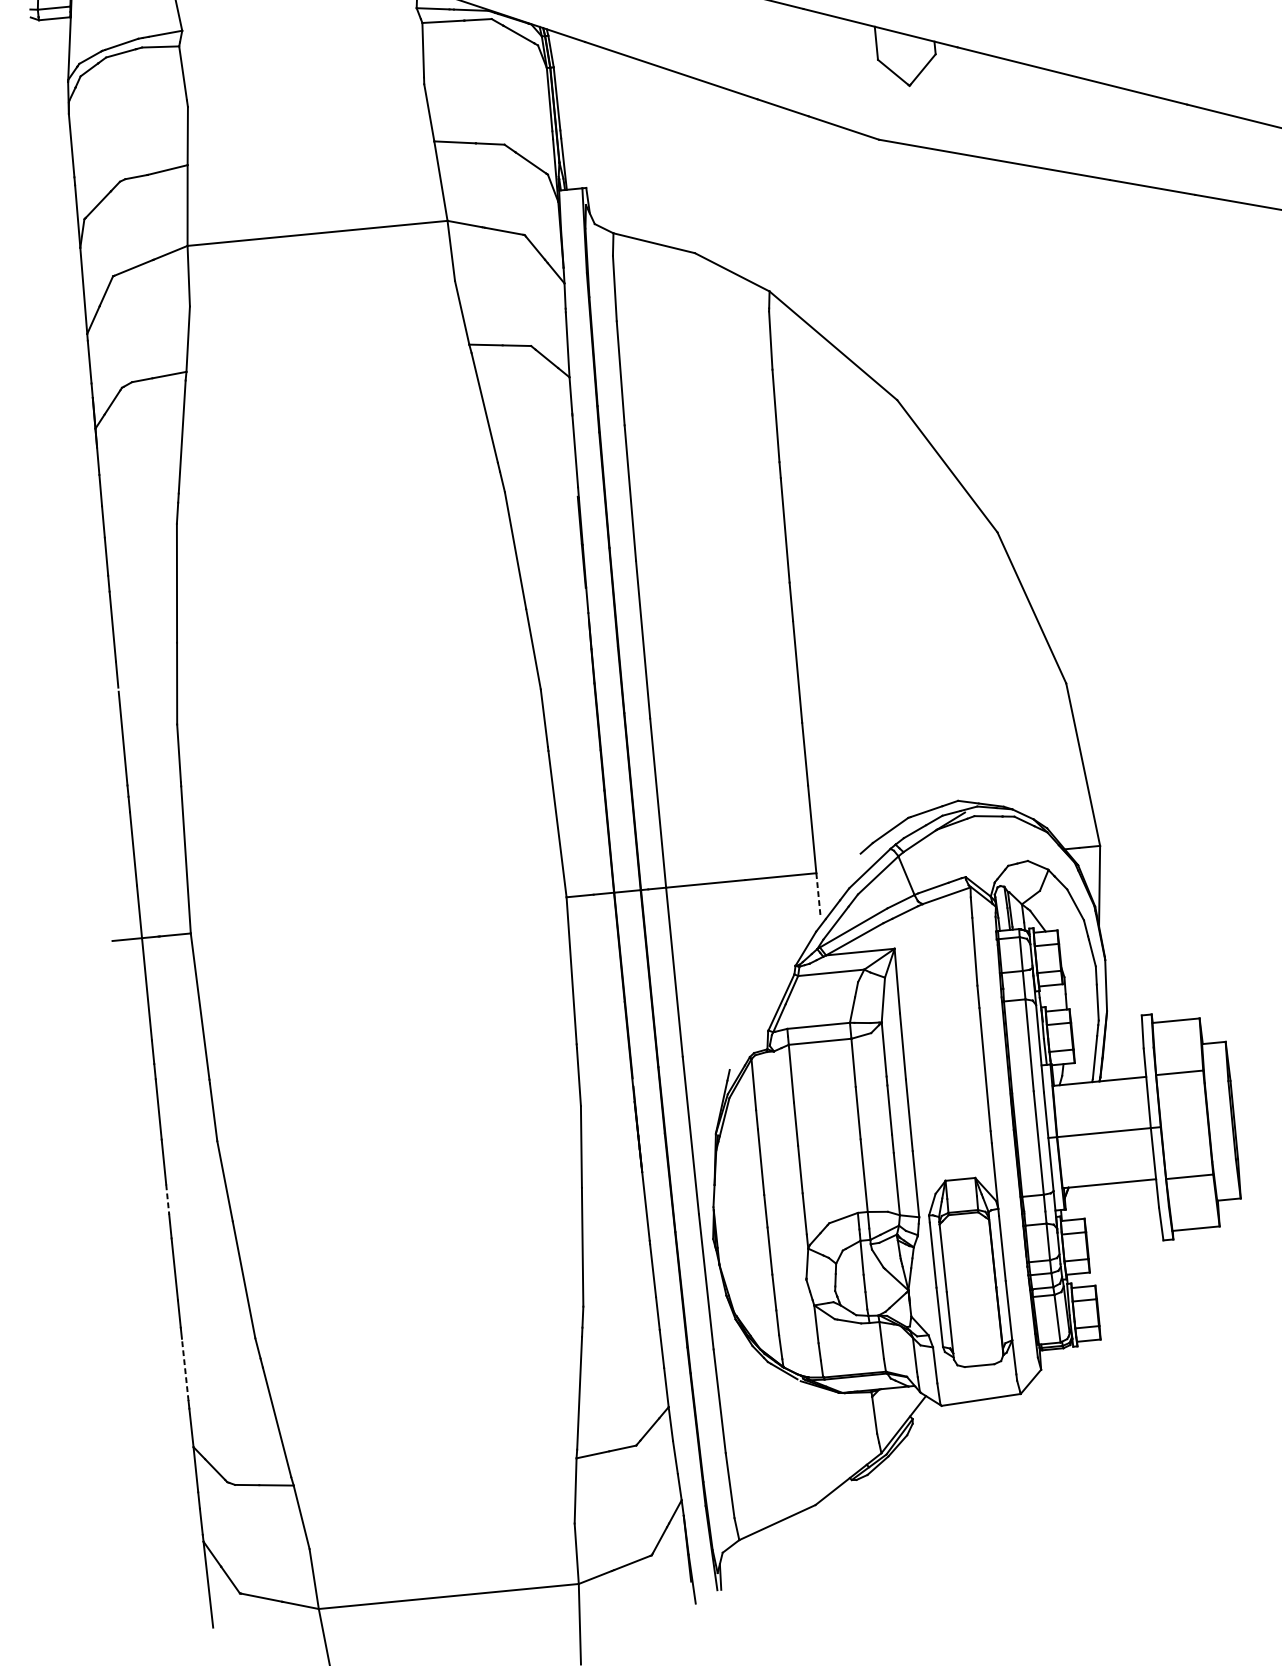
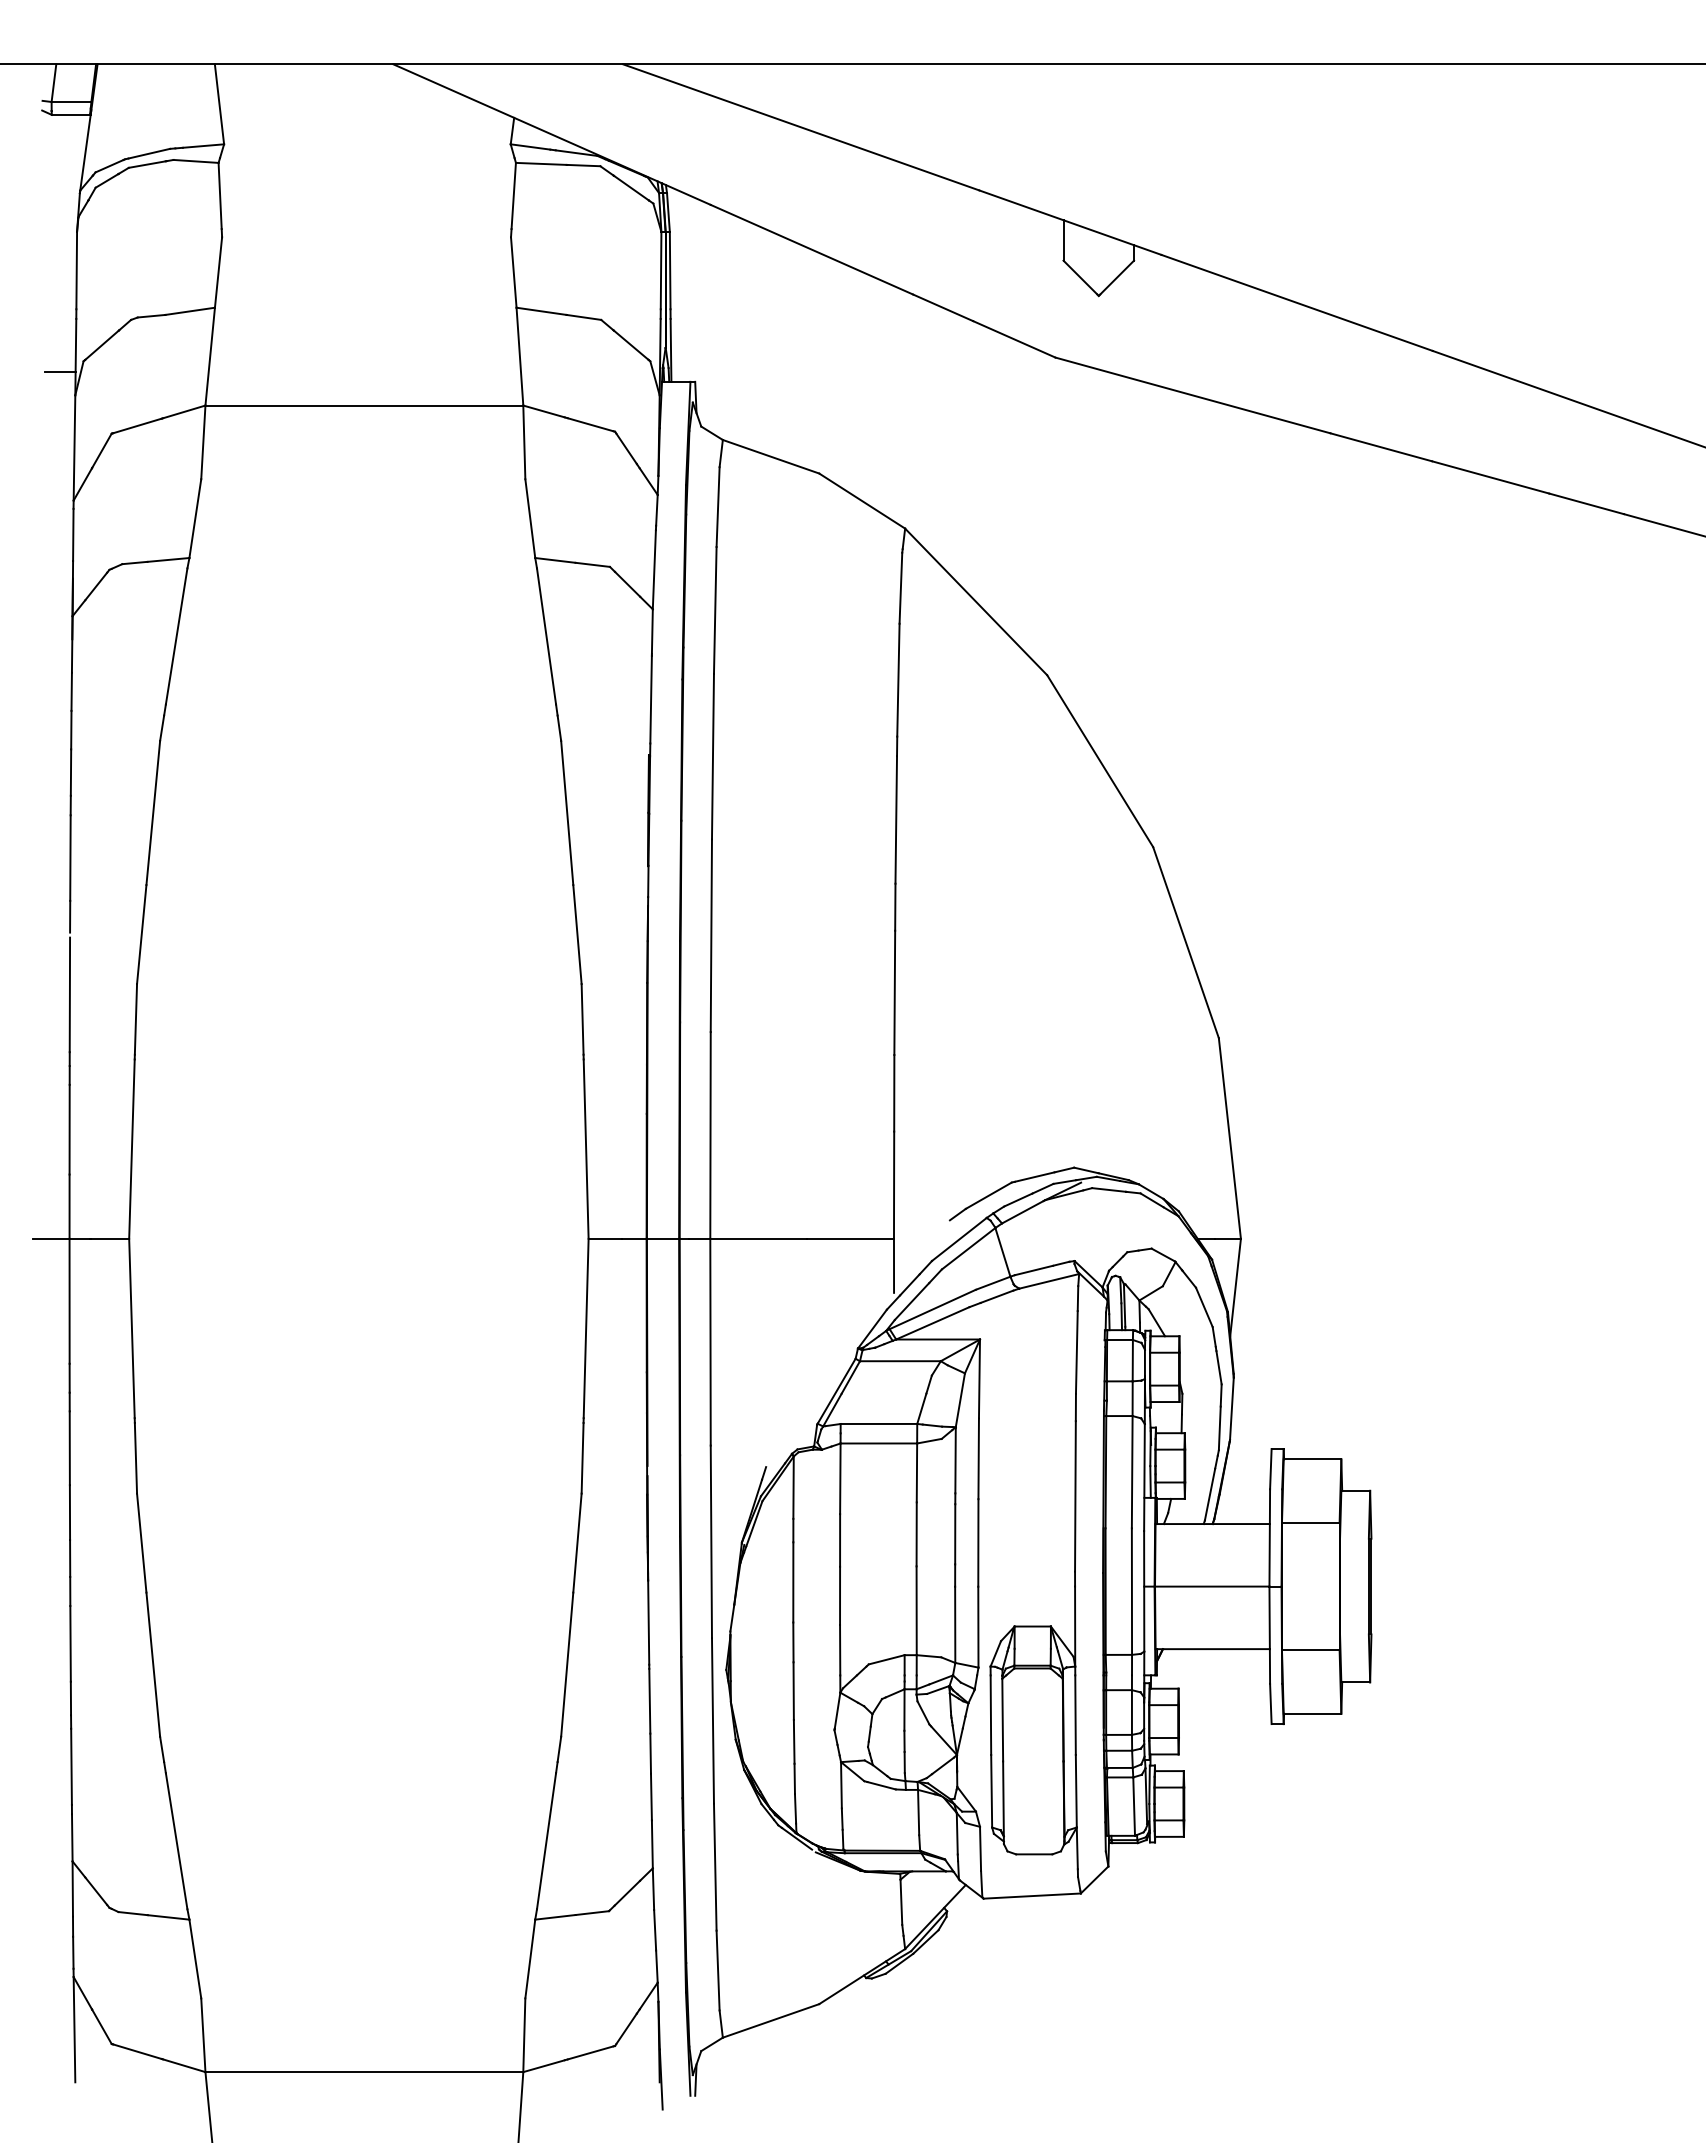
line: (65, 229) -> (59, 371), added
line: (818, 895) -> (894, 1266), dashed -> solid
line: (167, 1199) -> (70, 1558), dashed -> solid
line: (185, 1369) -> (71, 1766), dashed -> solid

